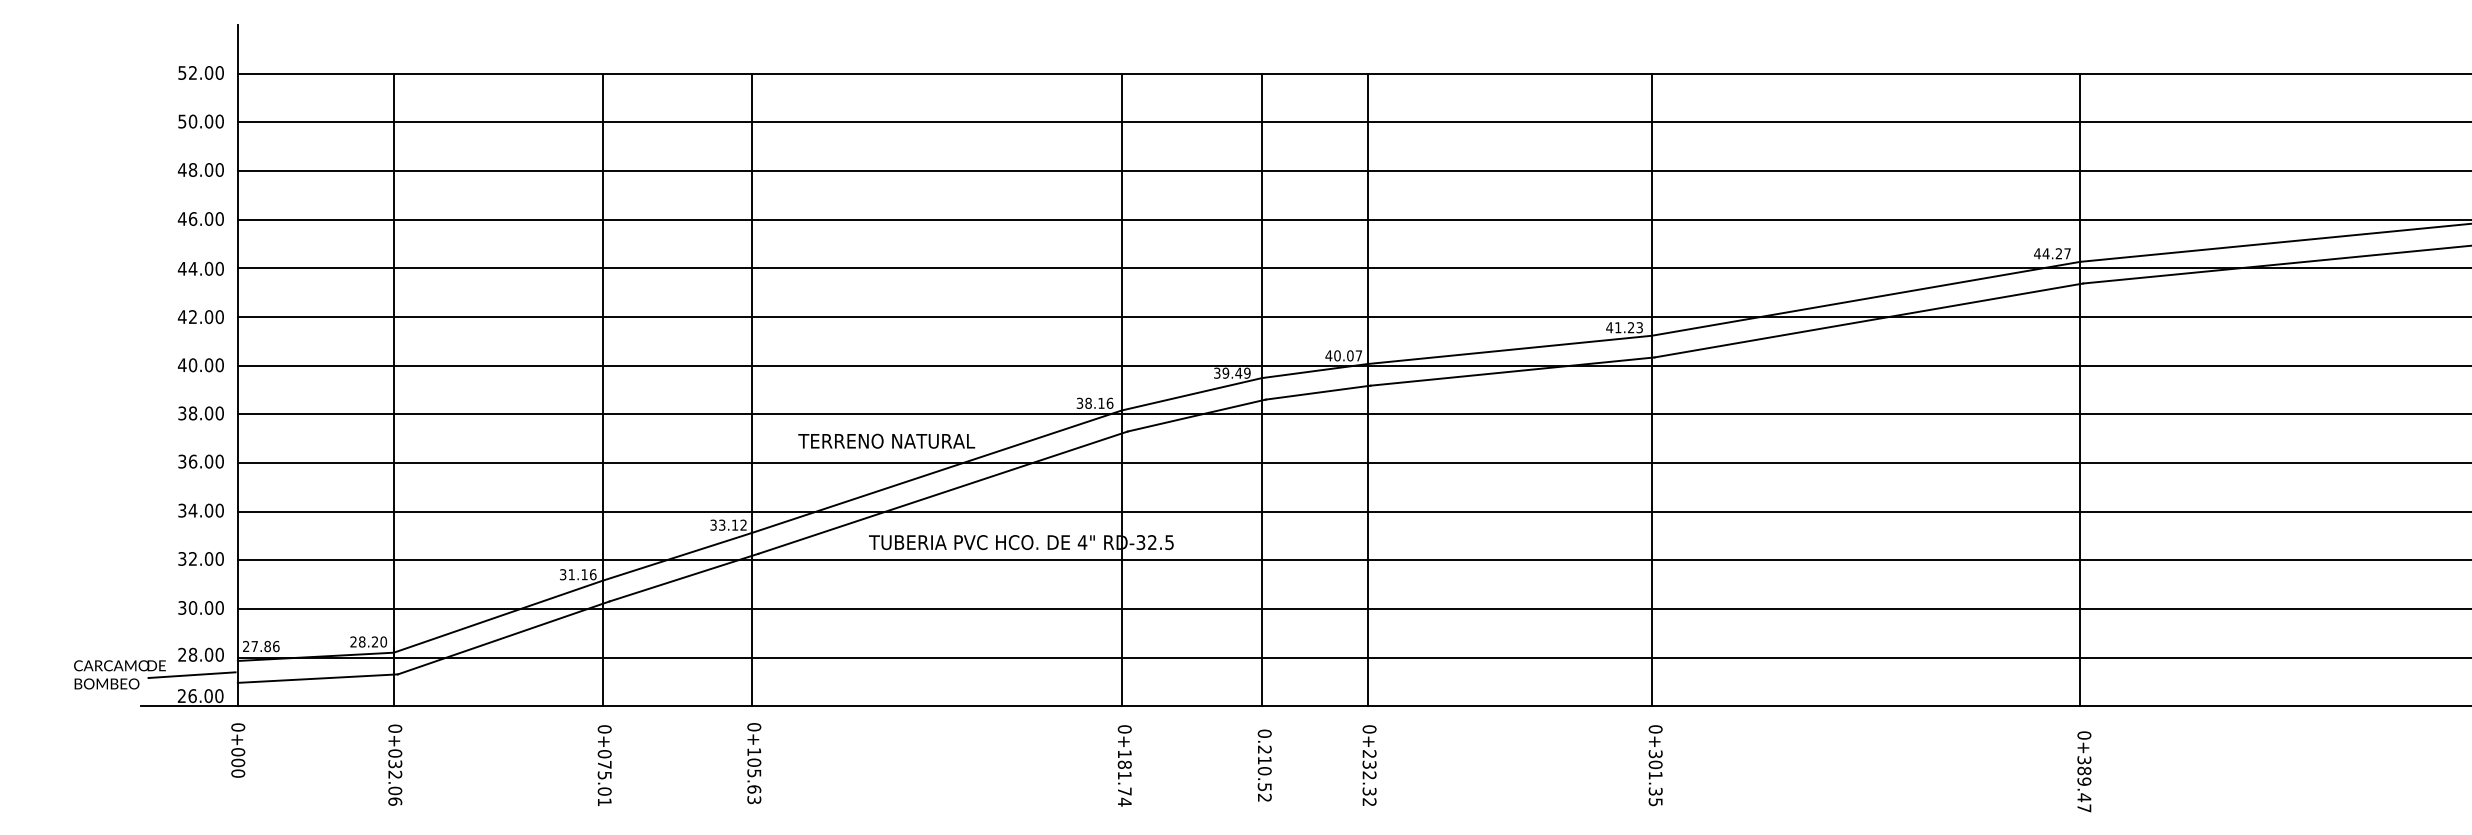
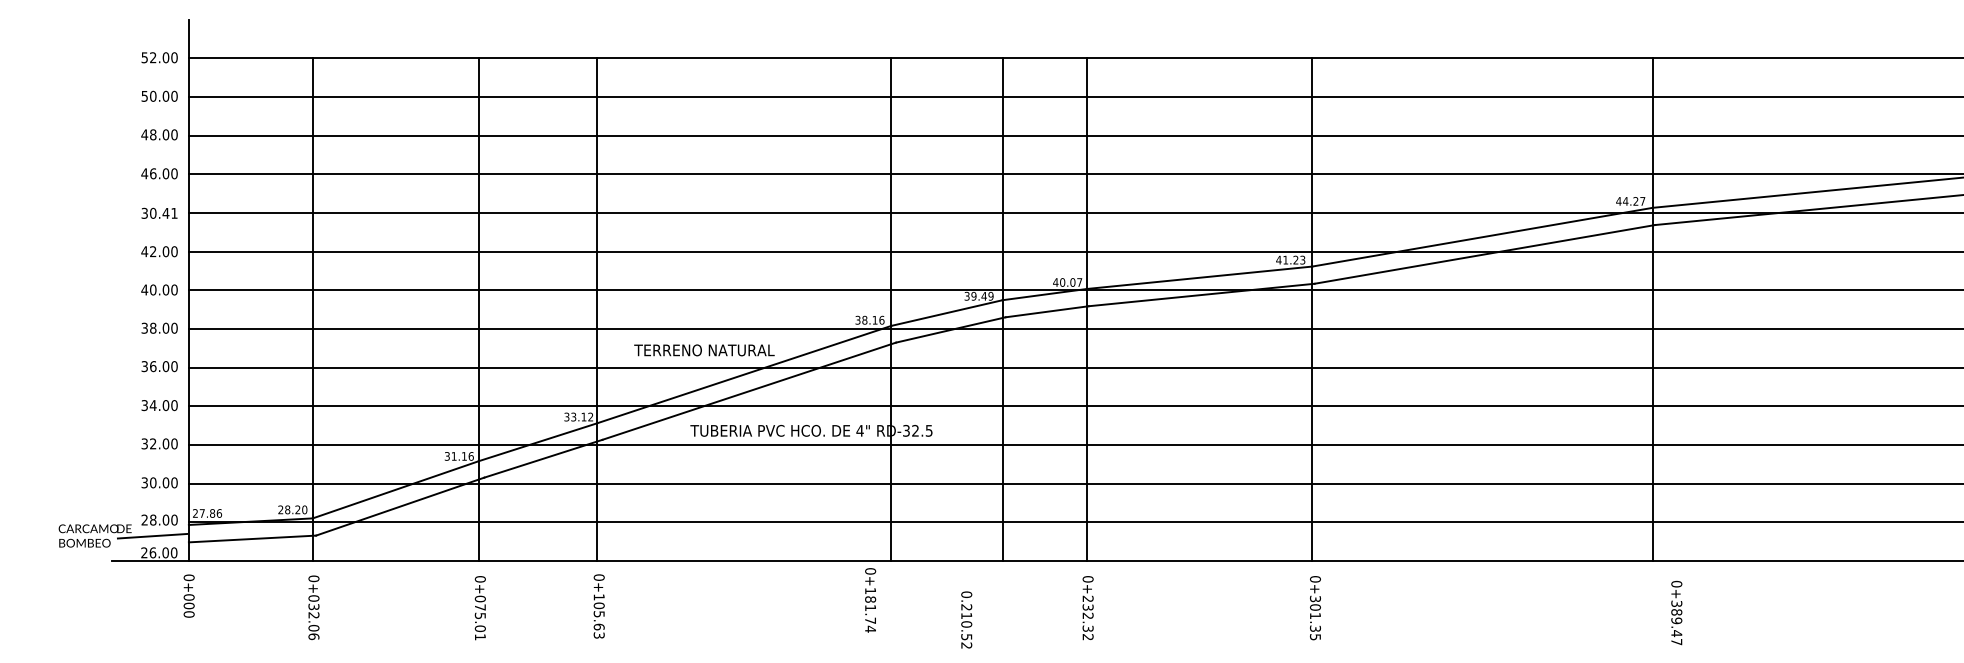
text: (200, 268) -> (159, 213), 44.00 -> 30.41
text: (1124, 765) -> (870, 600), moved
text: (1264, 765) -> (966, 619), moved
text: (2084, 771) -> (1676, 612), moved

